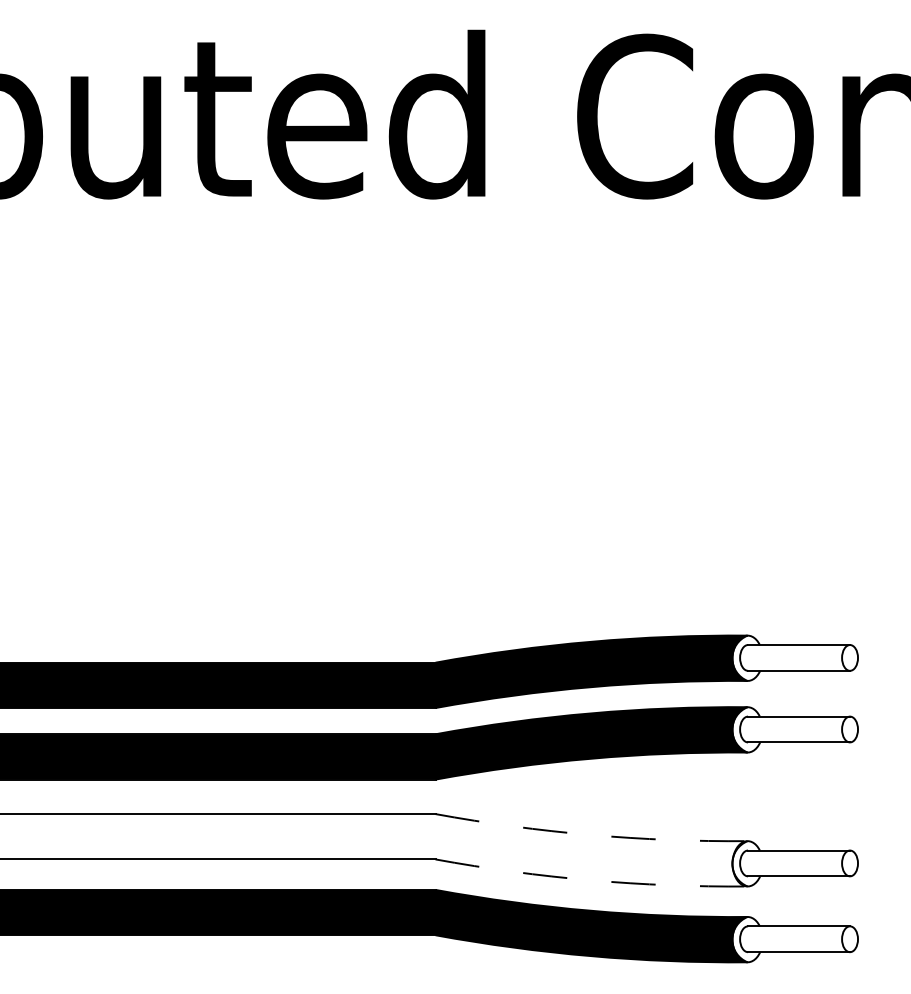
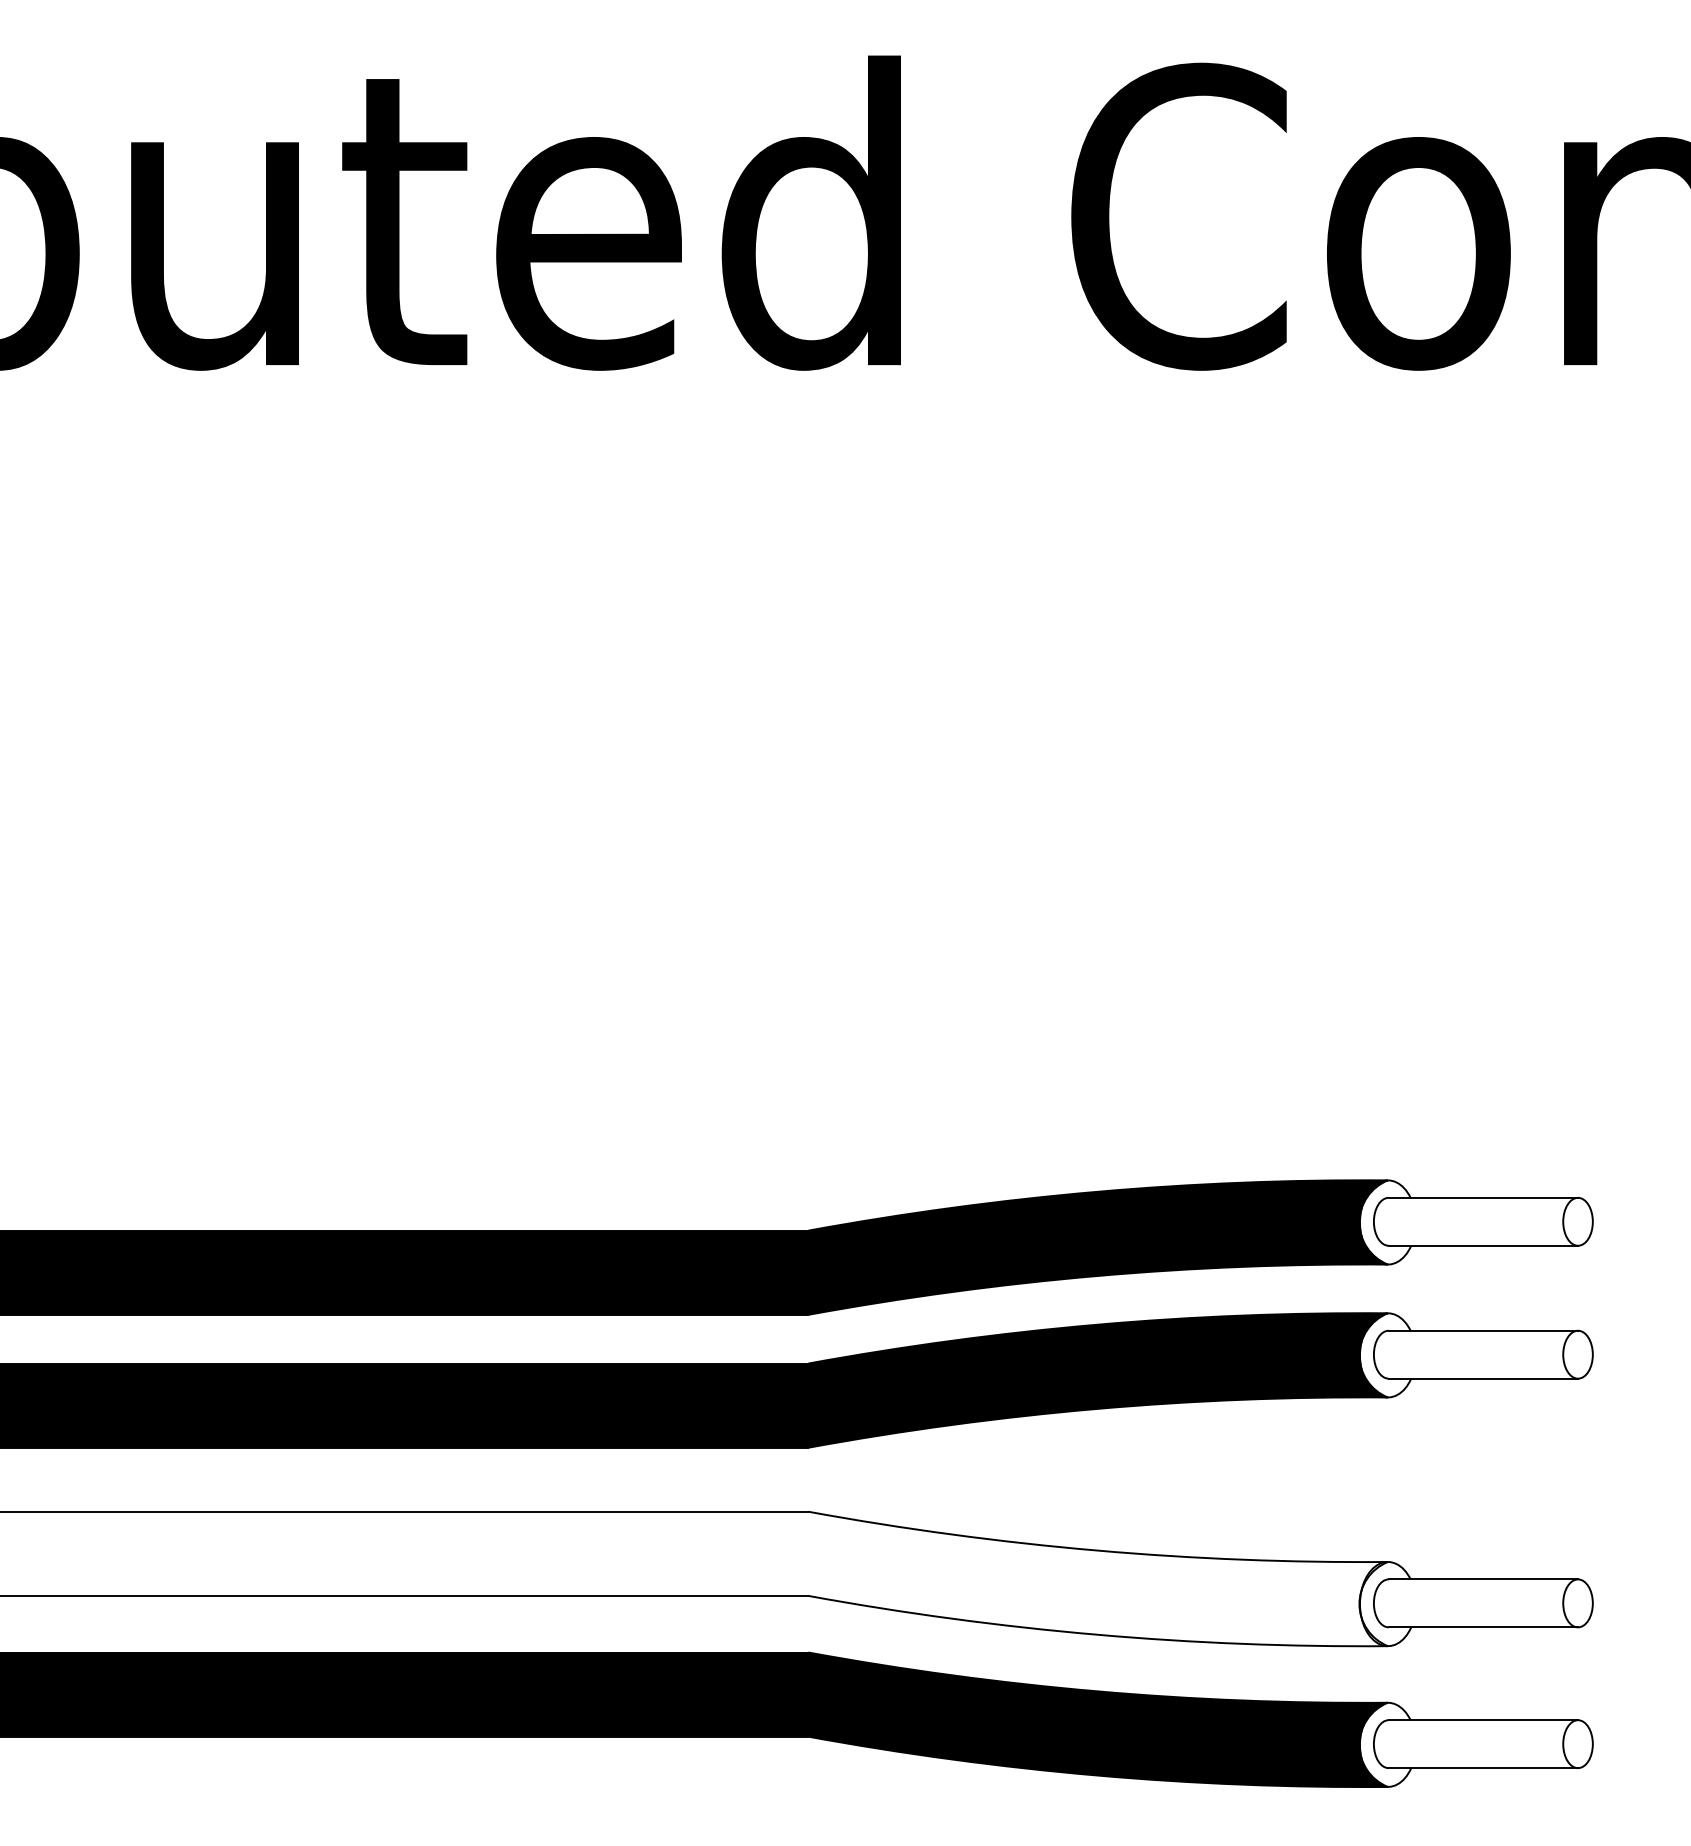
arc: (590, 834) -> (1096, 1549), dashed -> solid
arc: (590, 880) -> (1096, 1635), dashed -> solid

